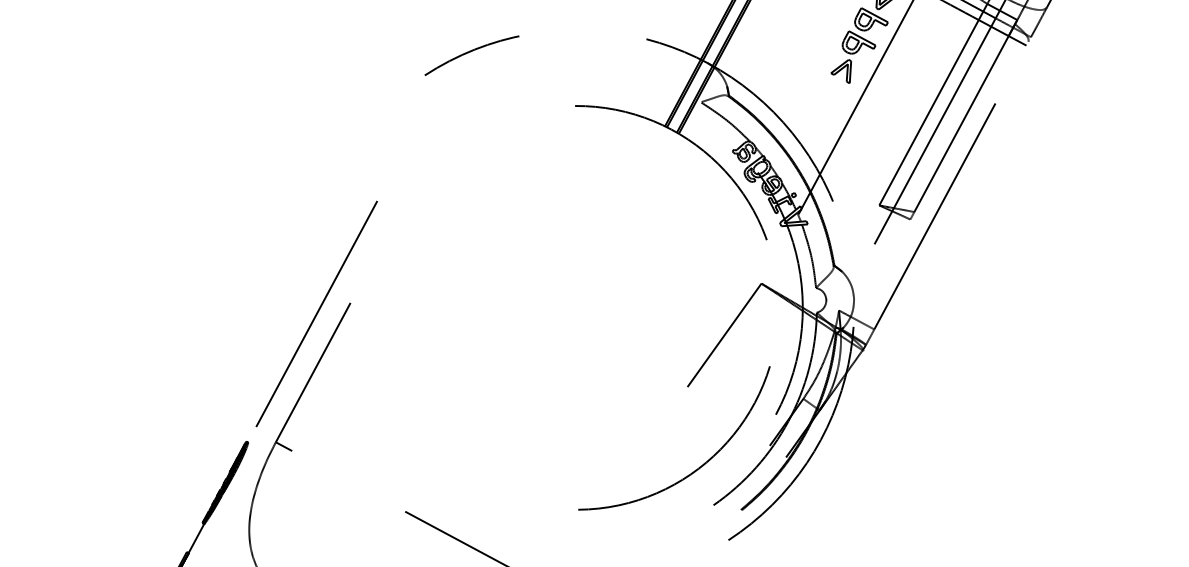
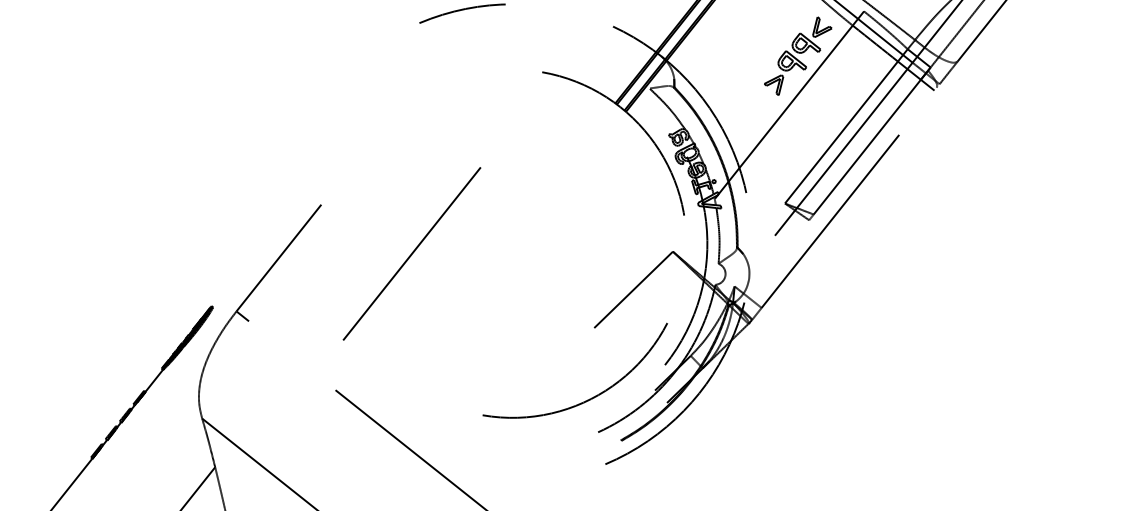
line: (316, 313) -> (411, 253), moved

